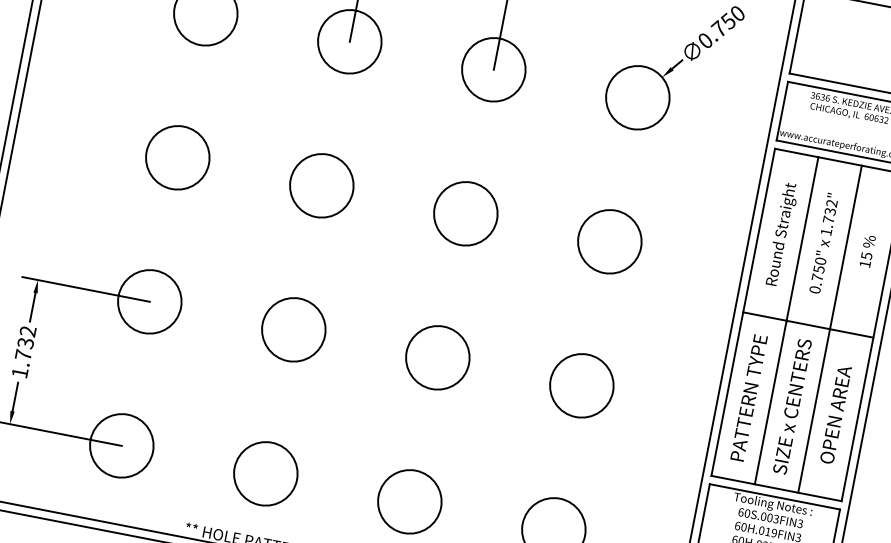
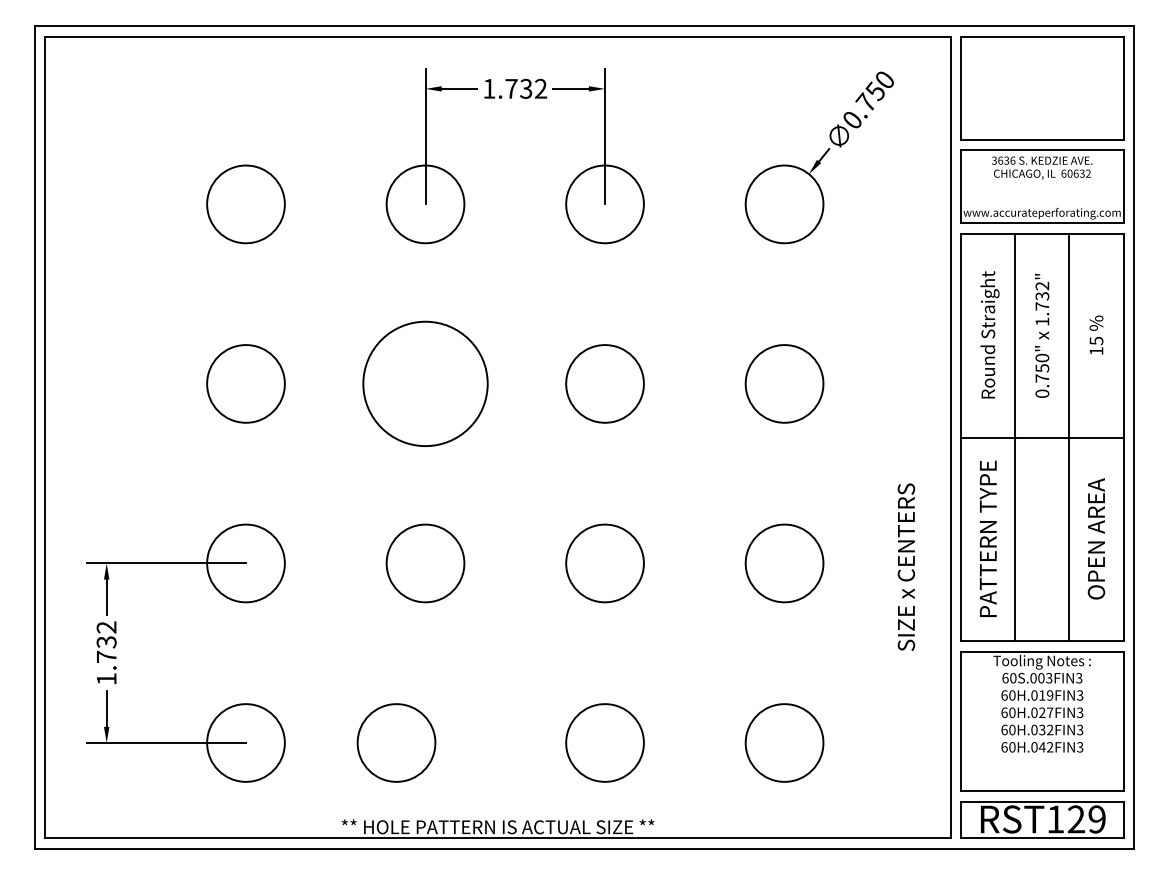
circle: (321, 185) -> (425, 383), size x1.6
text: (792, 406) -> (906, 566), moved
circle: (265, 473) -> (396, 742), moved

